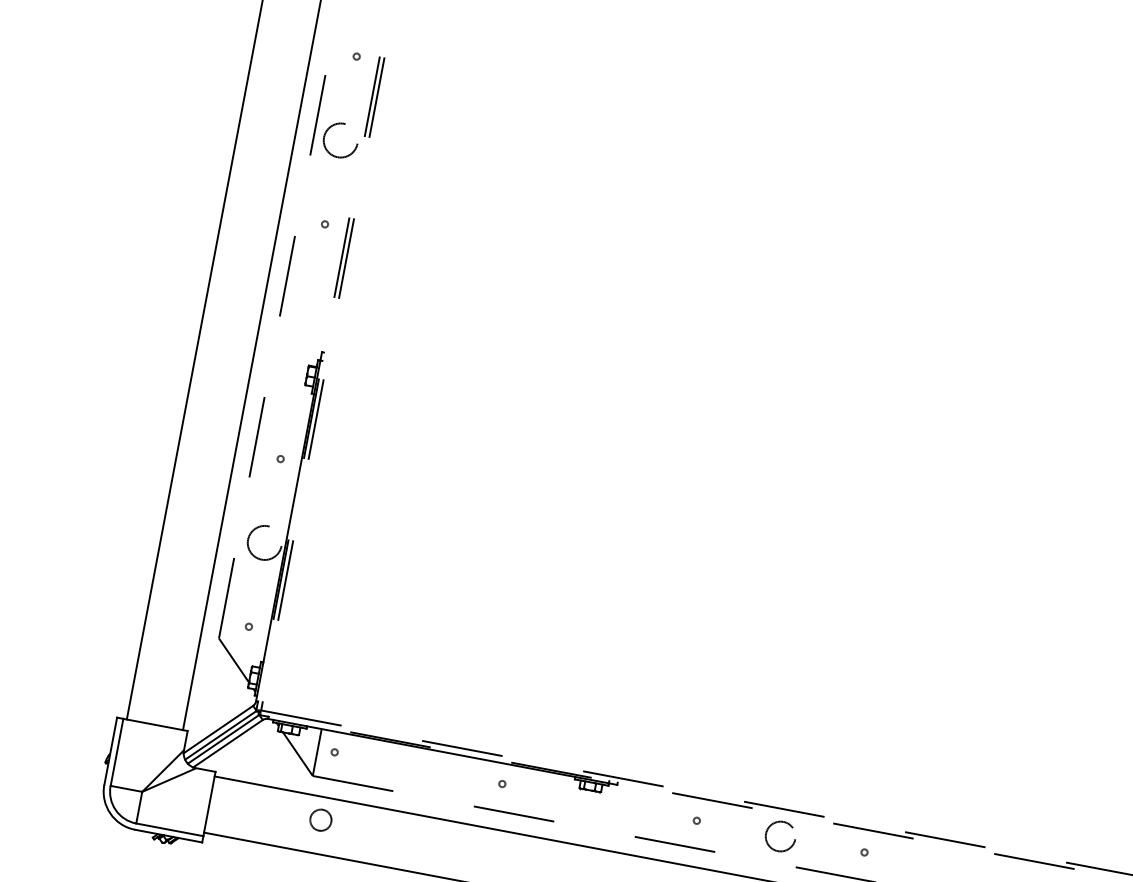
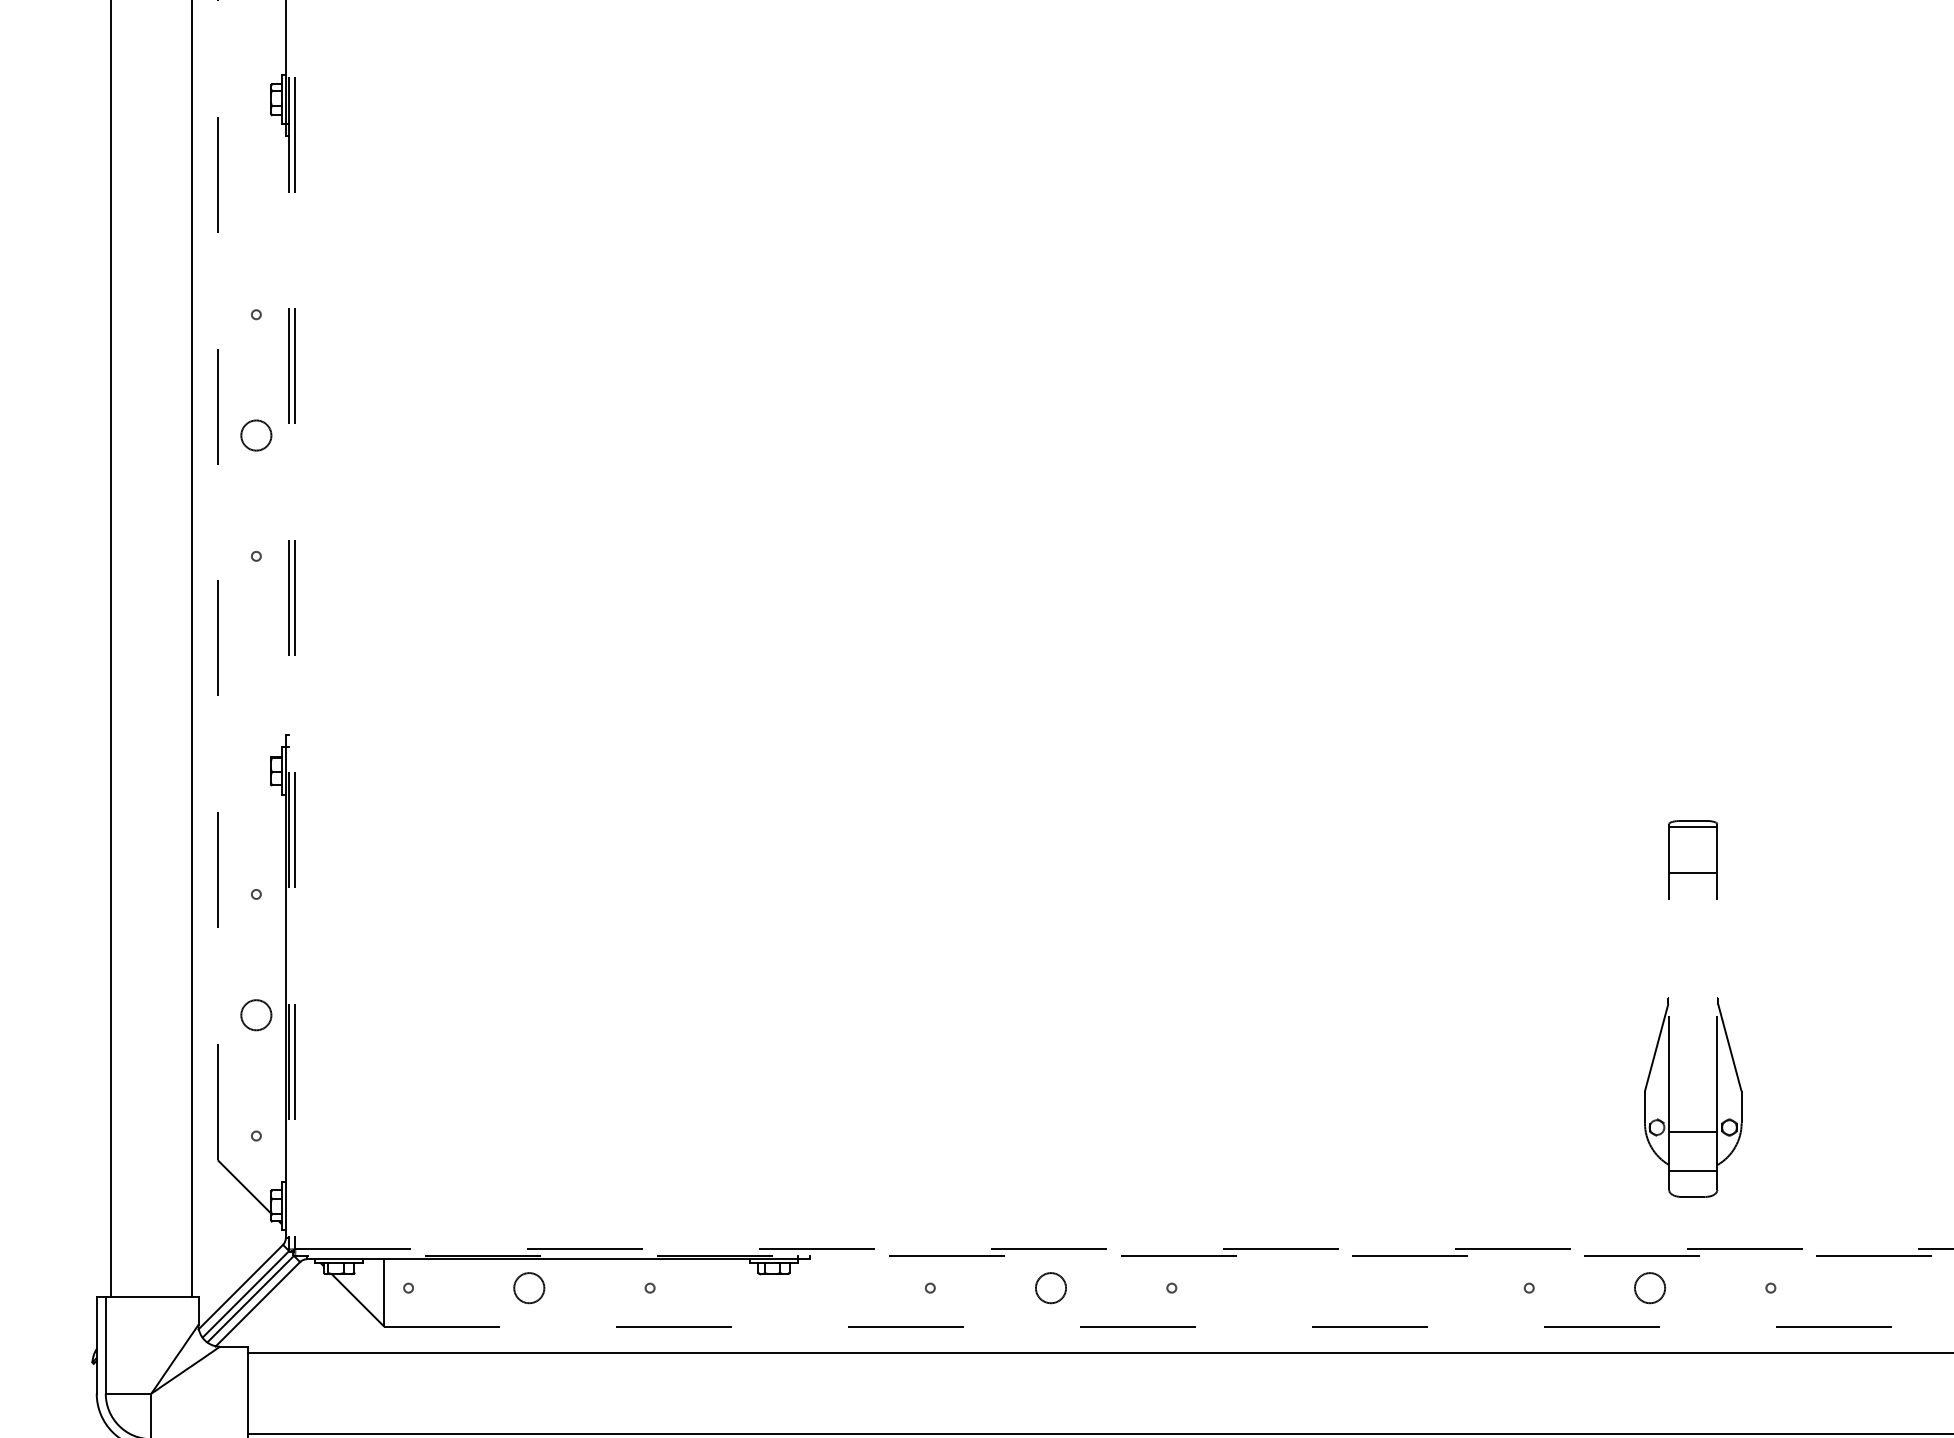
circle: (340, 140) -> (256, 435), size x0.62
circle: (264, 543) -> (256, 1015), size x0.62
circle: (321, 820) -> (529, 1288), moved
circle: (780, 836) -> (1050, 1288), size x0.71

